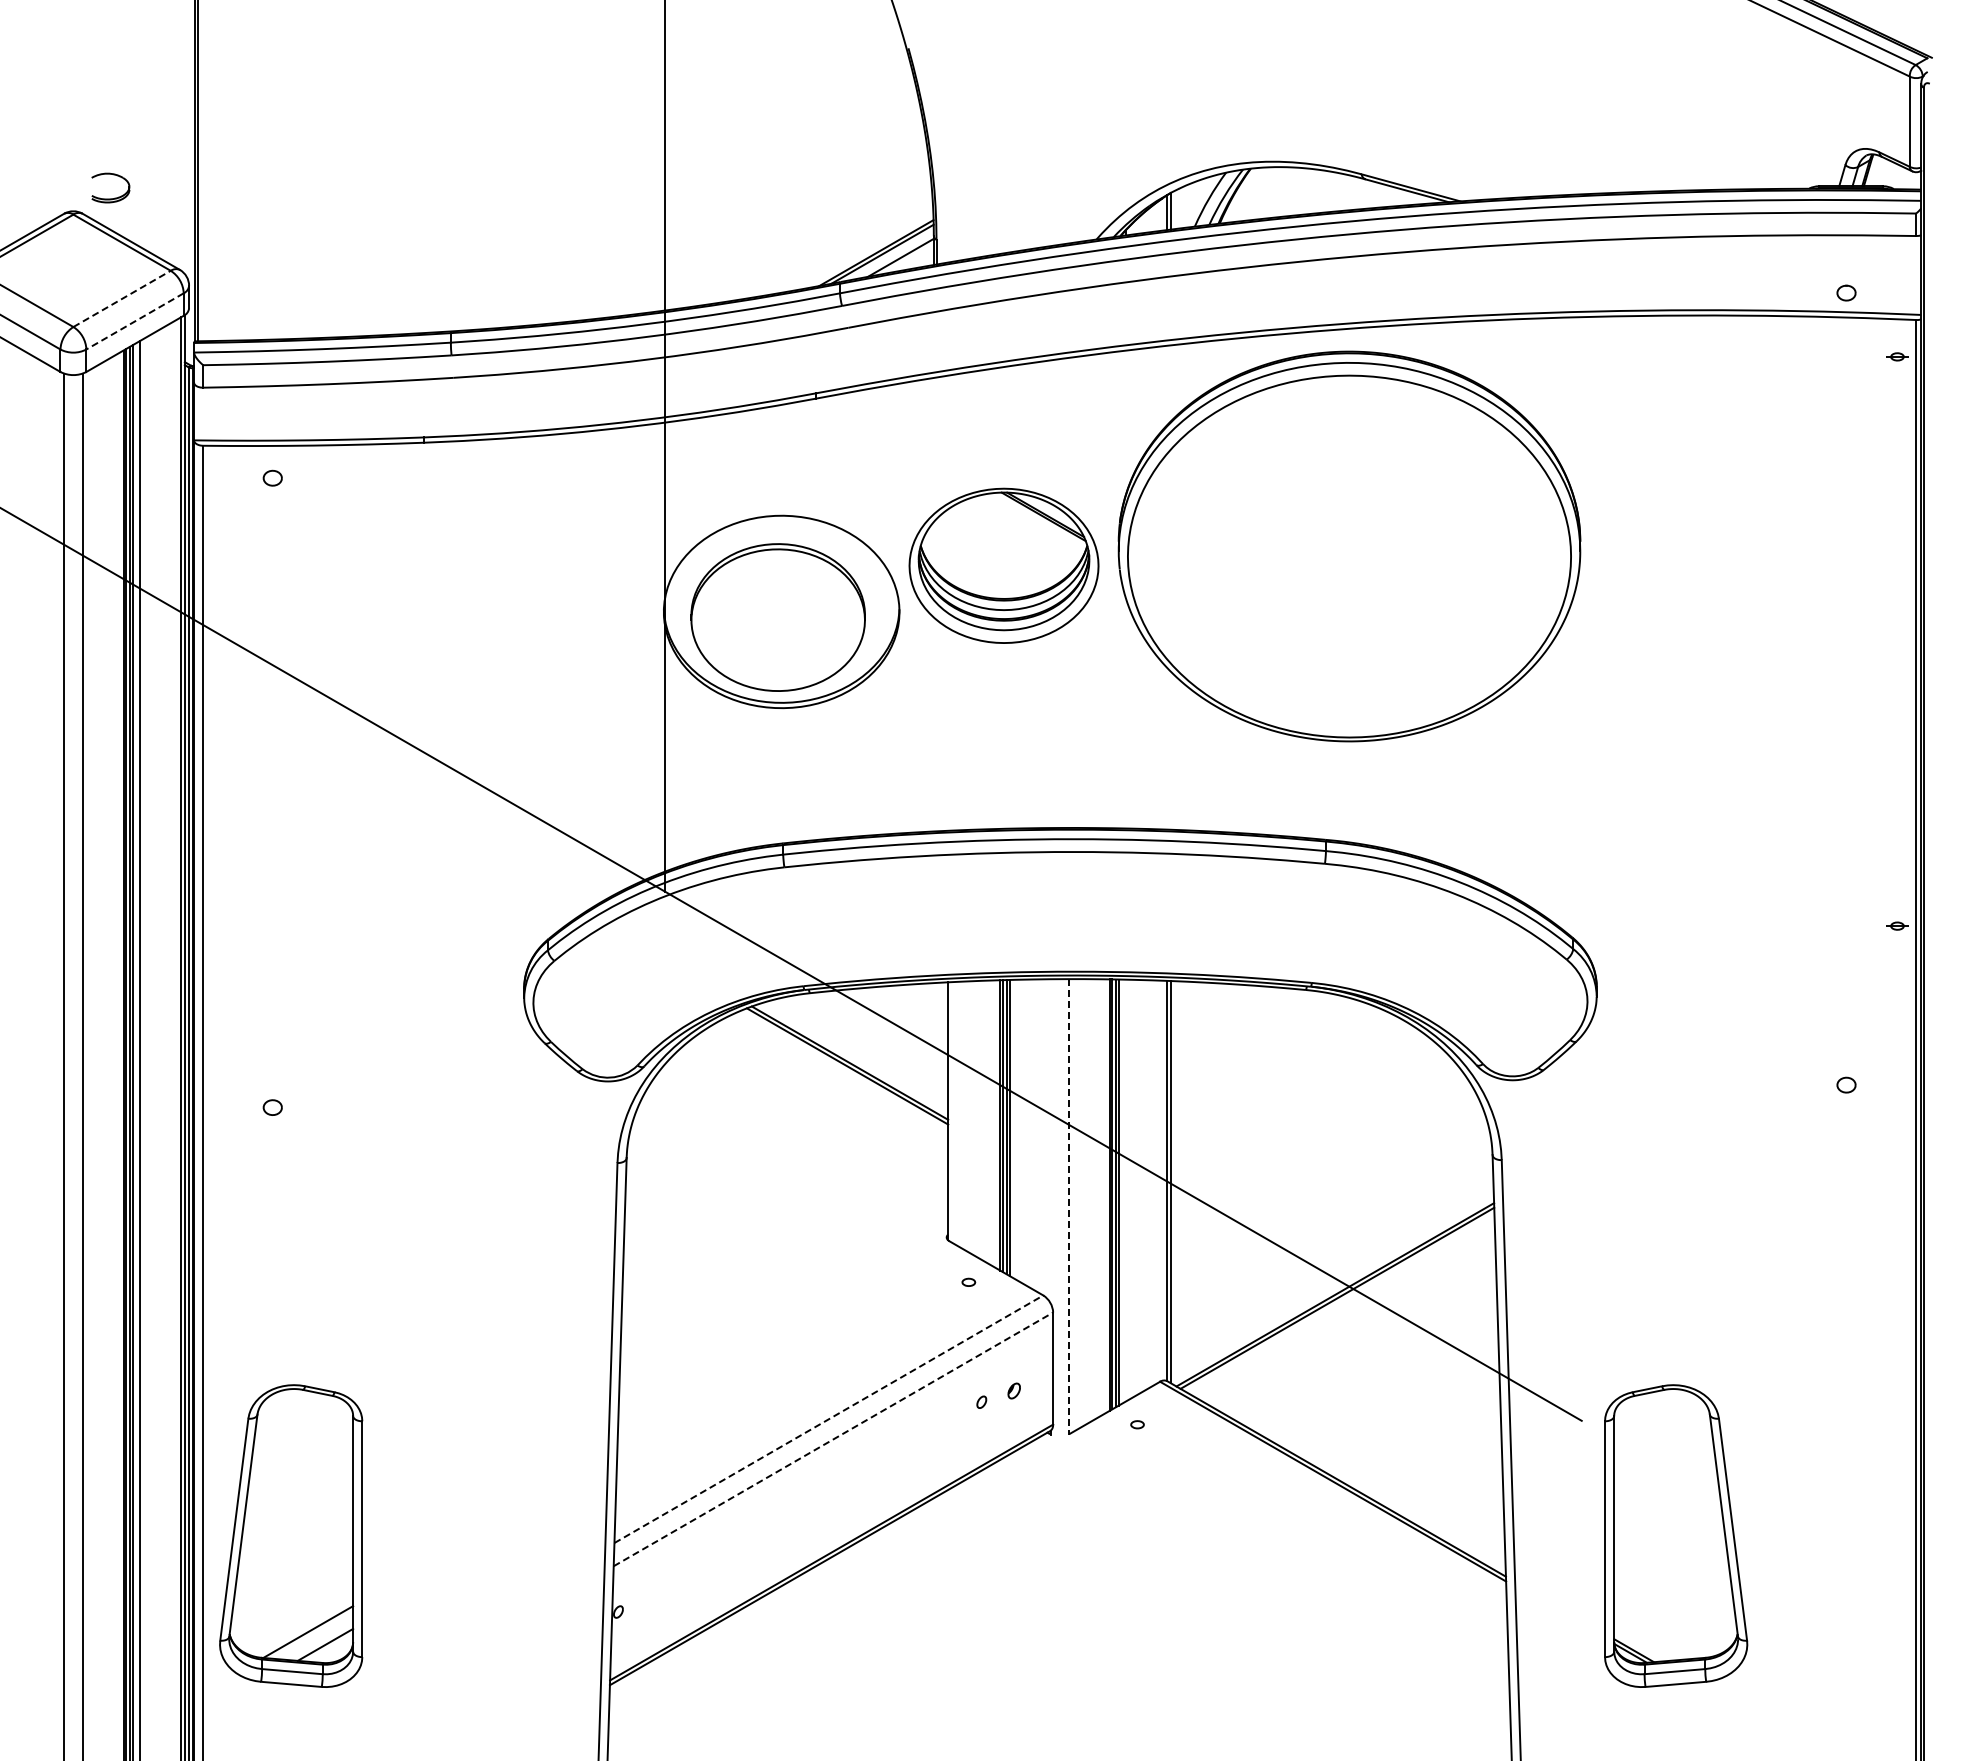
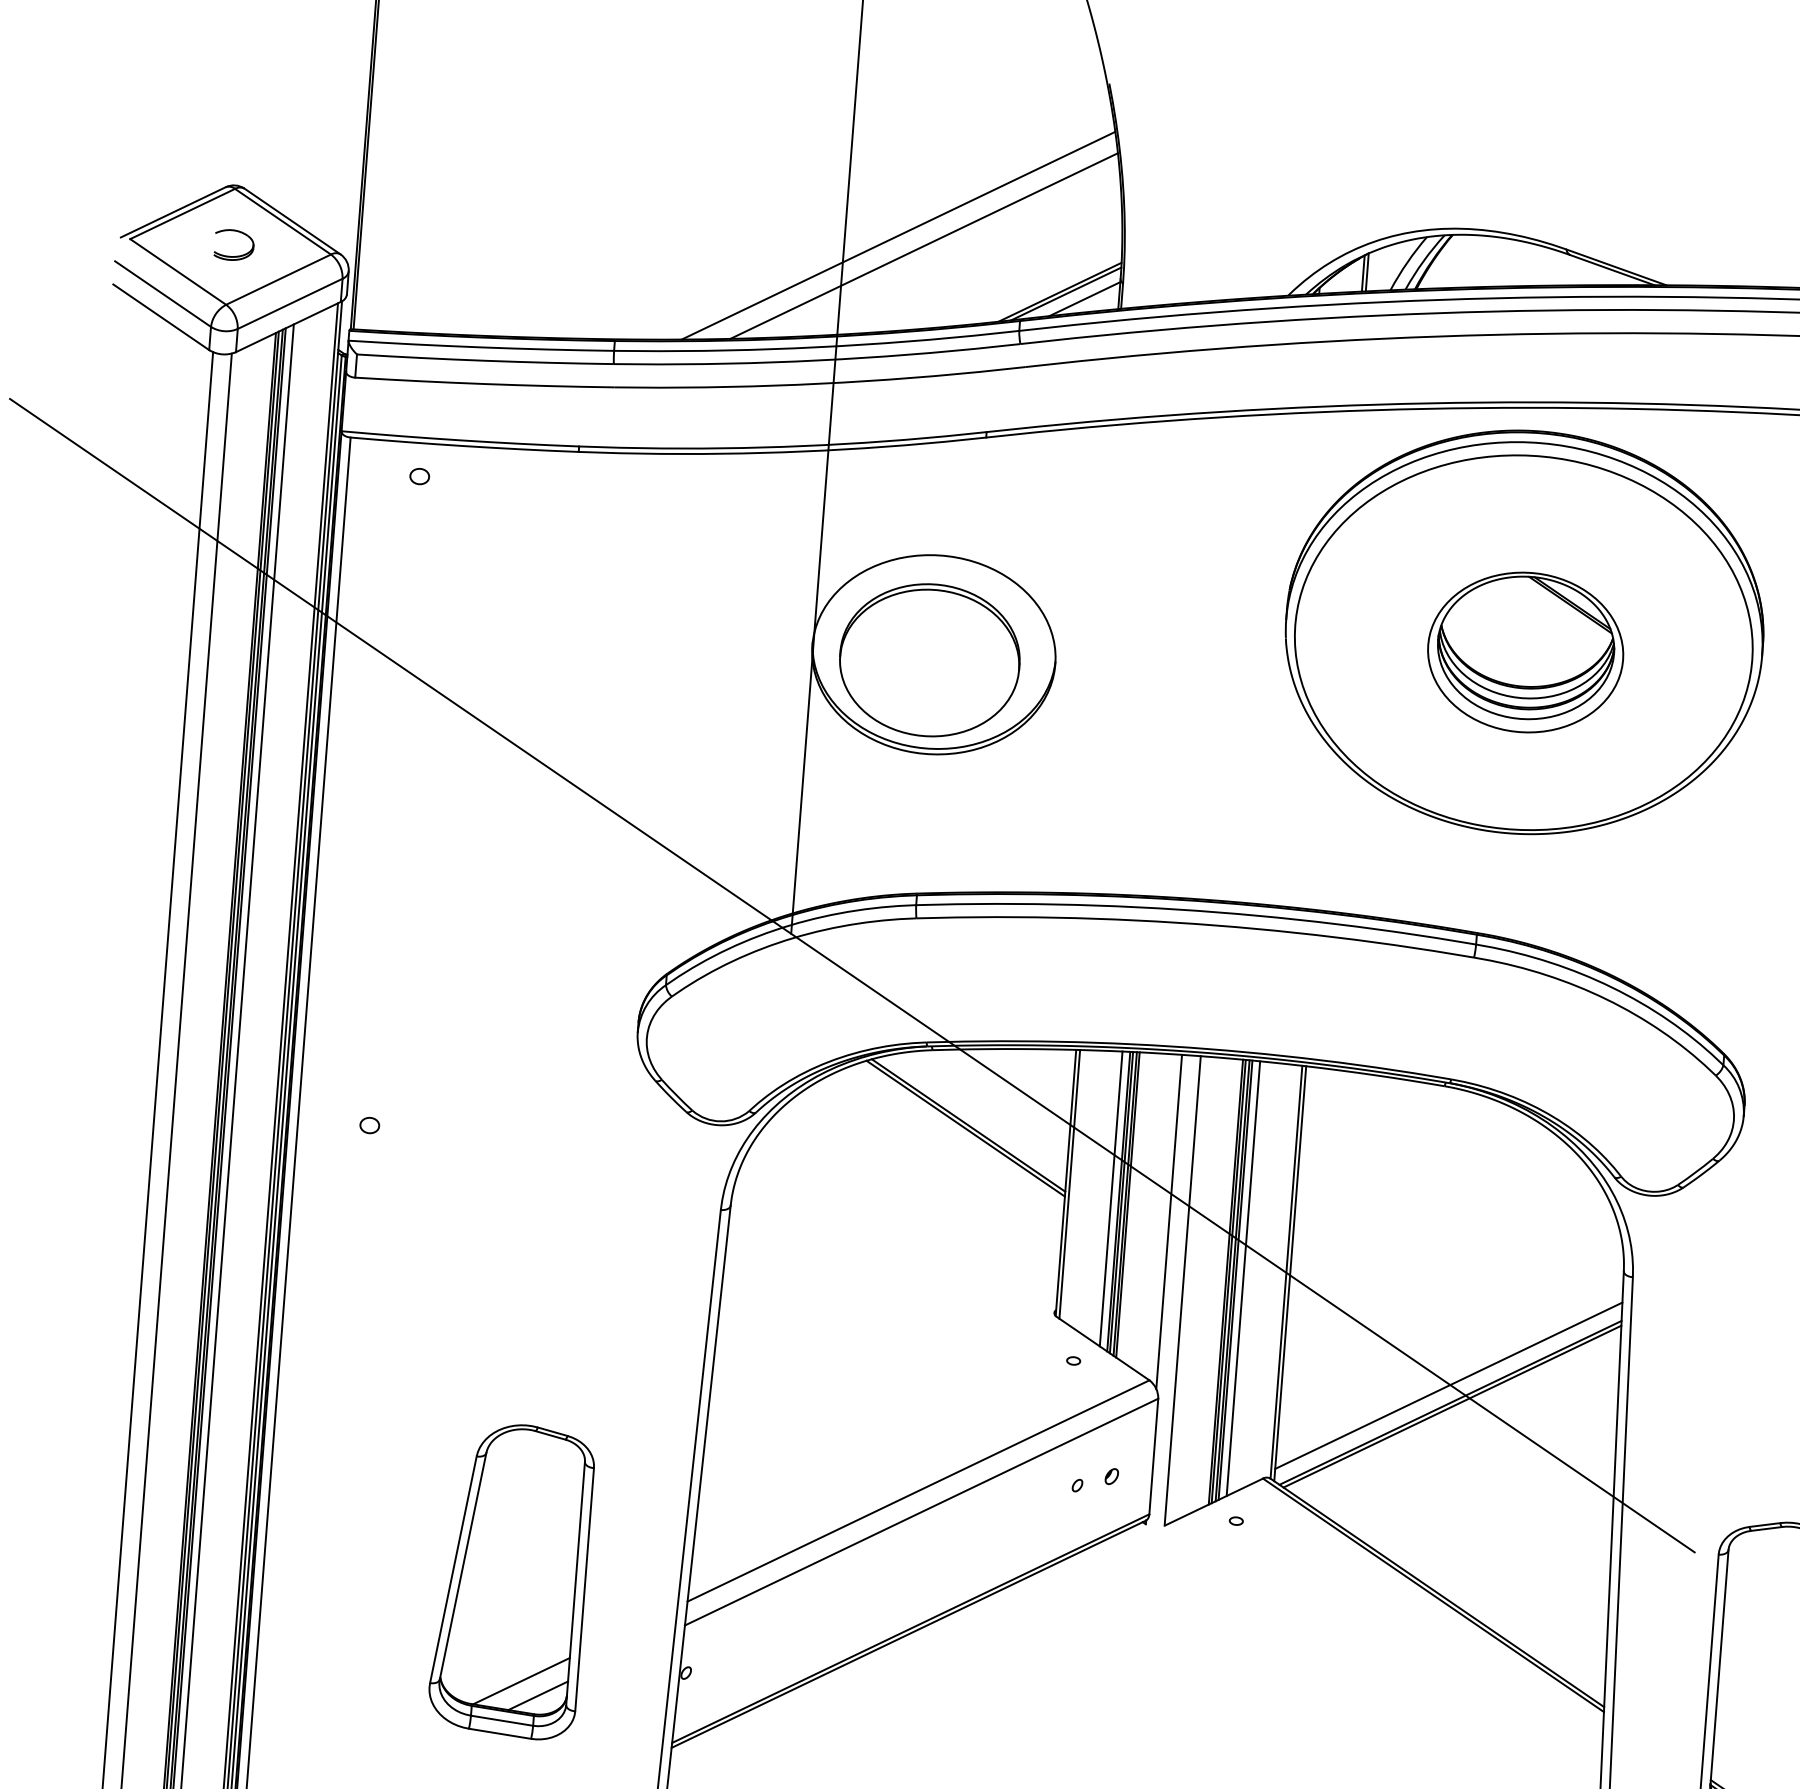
part: (114, 197) -> (237, 255), moved
line: (716, 210) -> (898, 235), added
line: (741, 218) -> (923, 245), added
line: (122, 298) -> (279, 279), dashed -> solid
line: (134, 321) -> (289, 303), dashed -> solid
part: (1003, 565) -> (1525, 652), moved
line: (951, 1112) -> (1069, 1184), added
line: (992, 1123) -> (1110, 1199), added
line: (1050, 1141) -> (1169, 1222), added
line: (1126, 1190) -> (1243, 1278), added
line: (1068, 1206) -> (1182, 1290), dashed -> solid
line: (1332, 1278) -> (1448, 1385), added
line: (828, 1419) -> (918, 1491), dashed -> solid
line: (833, 1439) -> (921, 1512), dashed -> solid
part: (291, 1535) -> (511, 1580), moved

